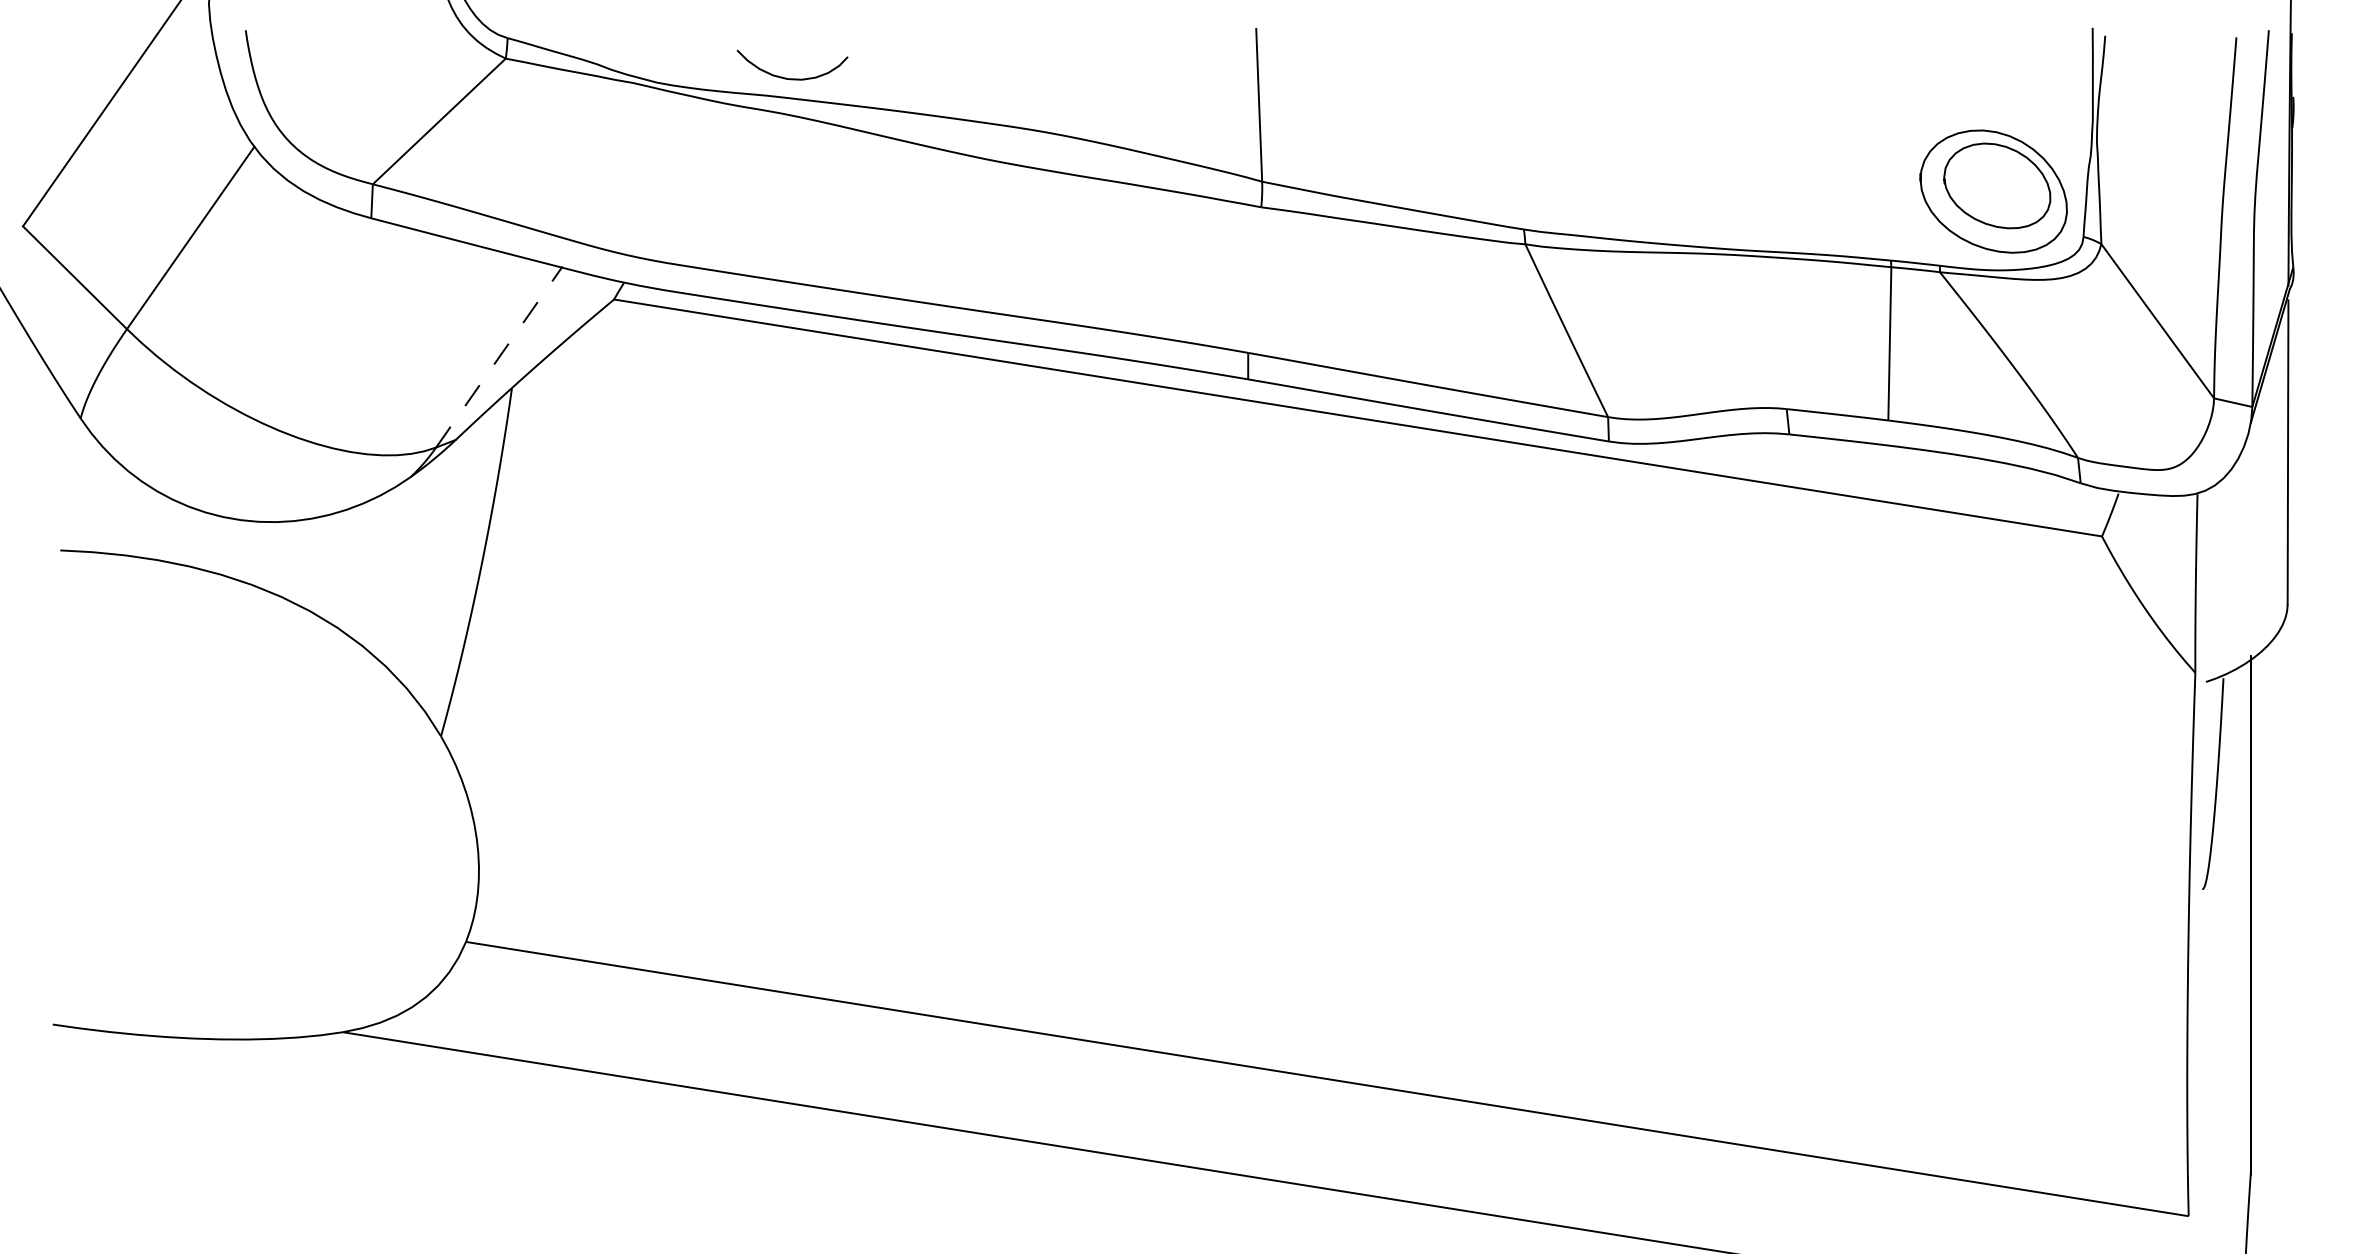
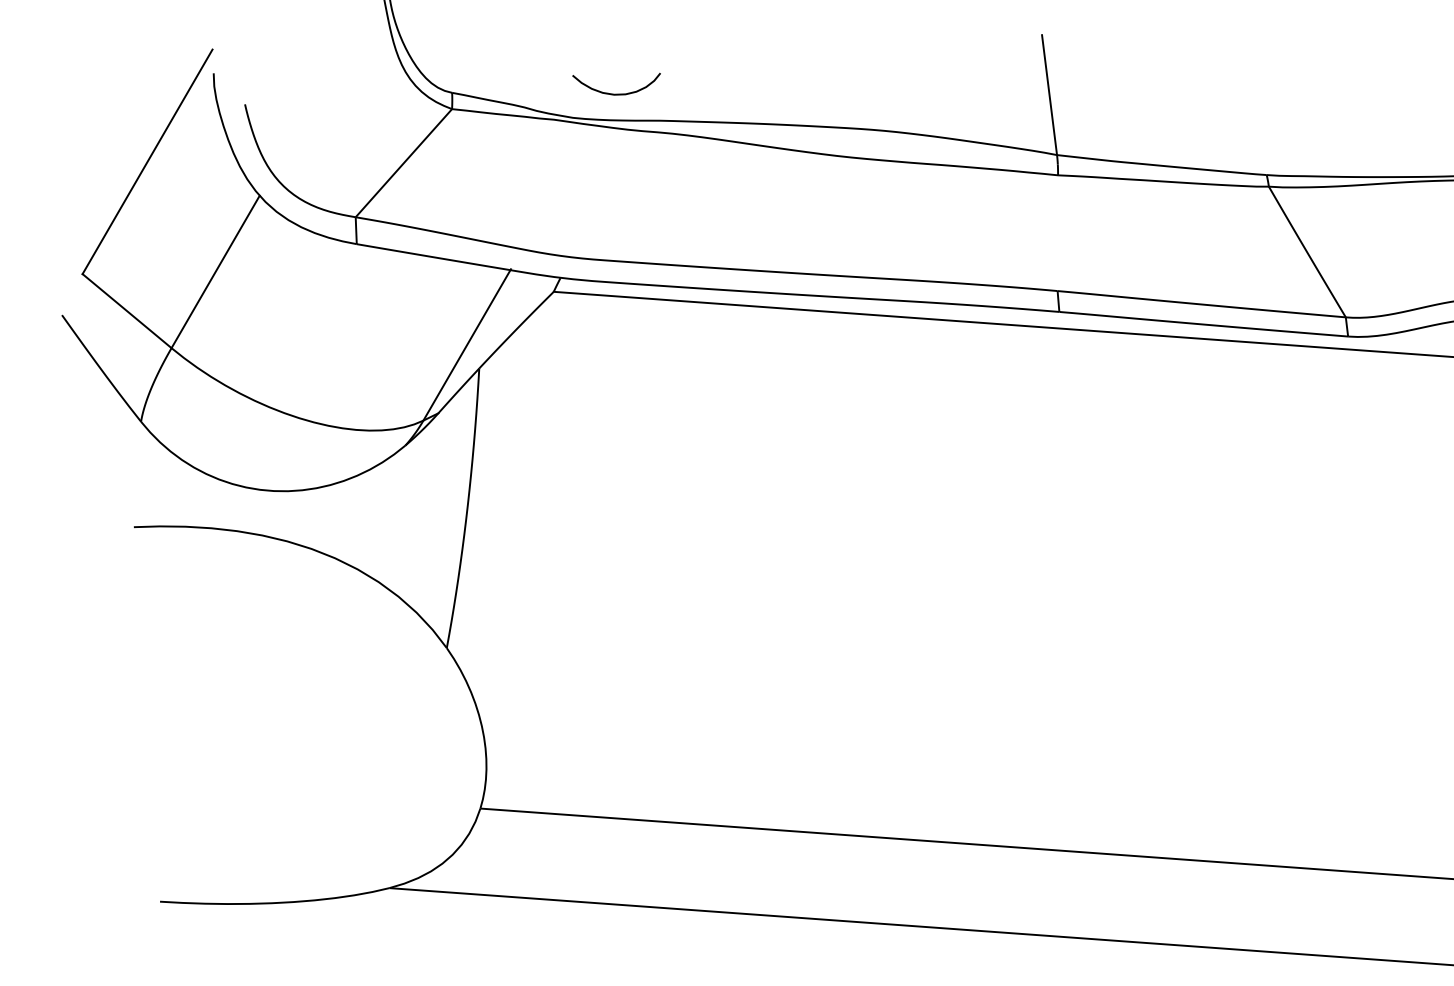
curve: (792, 78) -> (618, 93), moved
line: (499, 356) -> (467, 344), dashed -> solid

